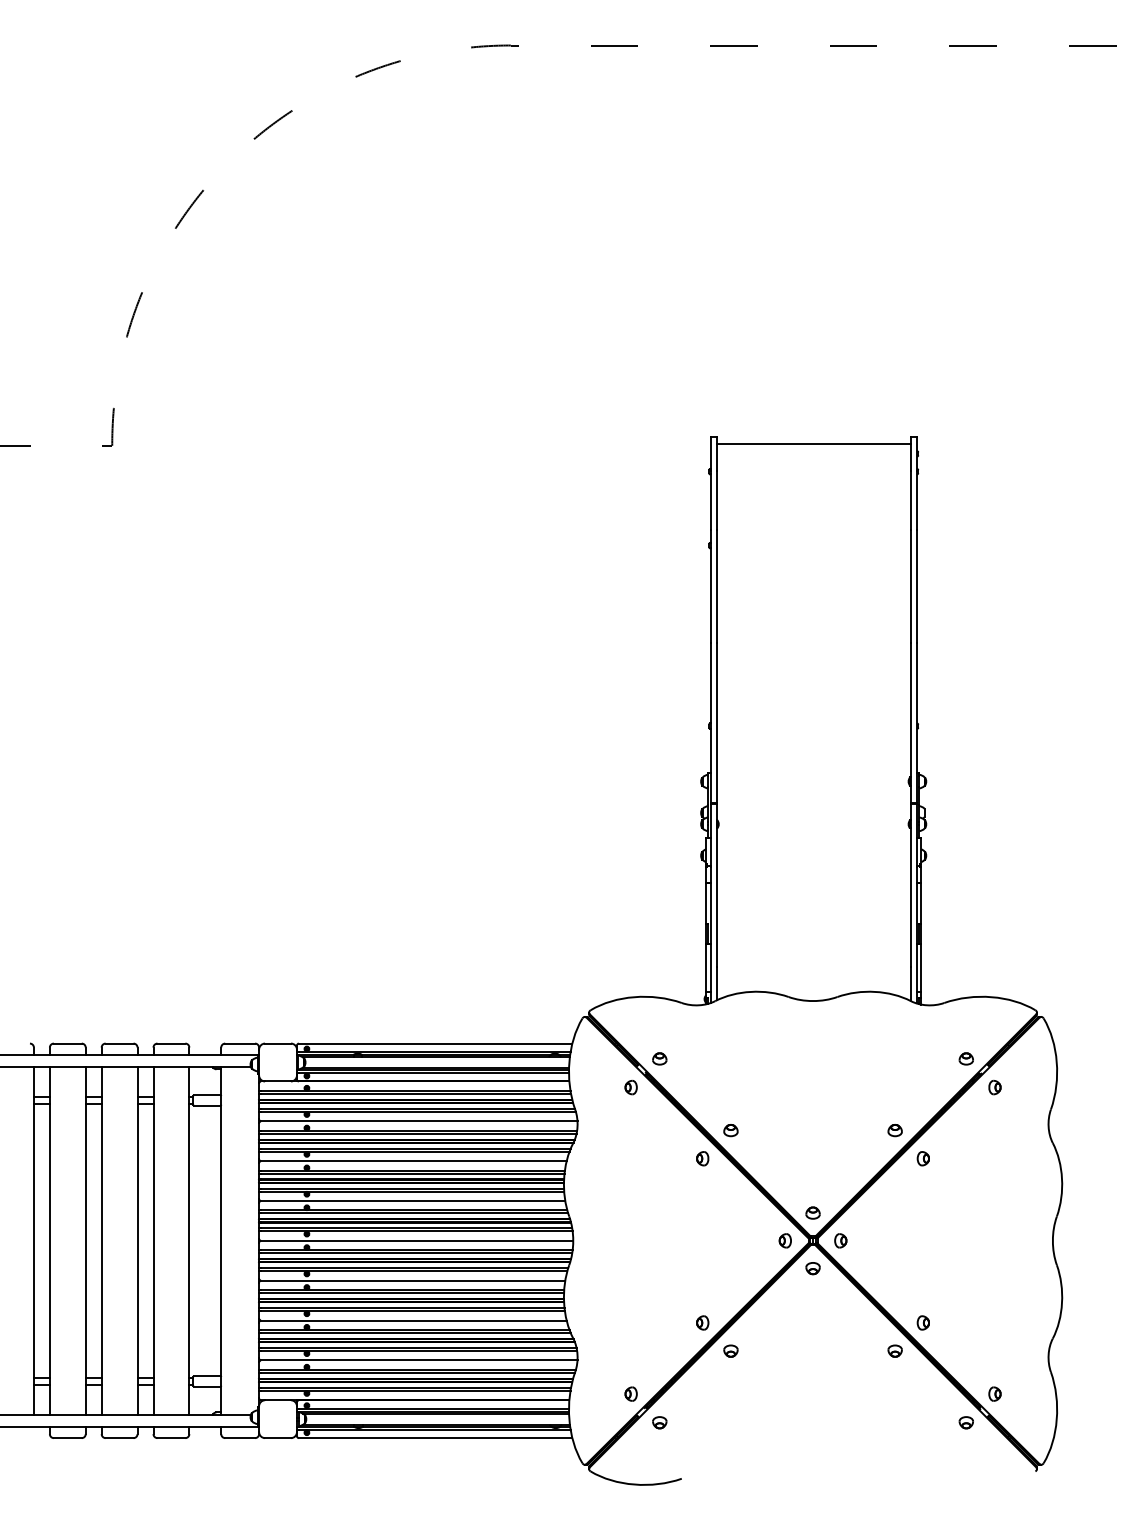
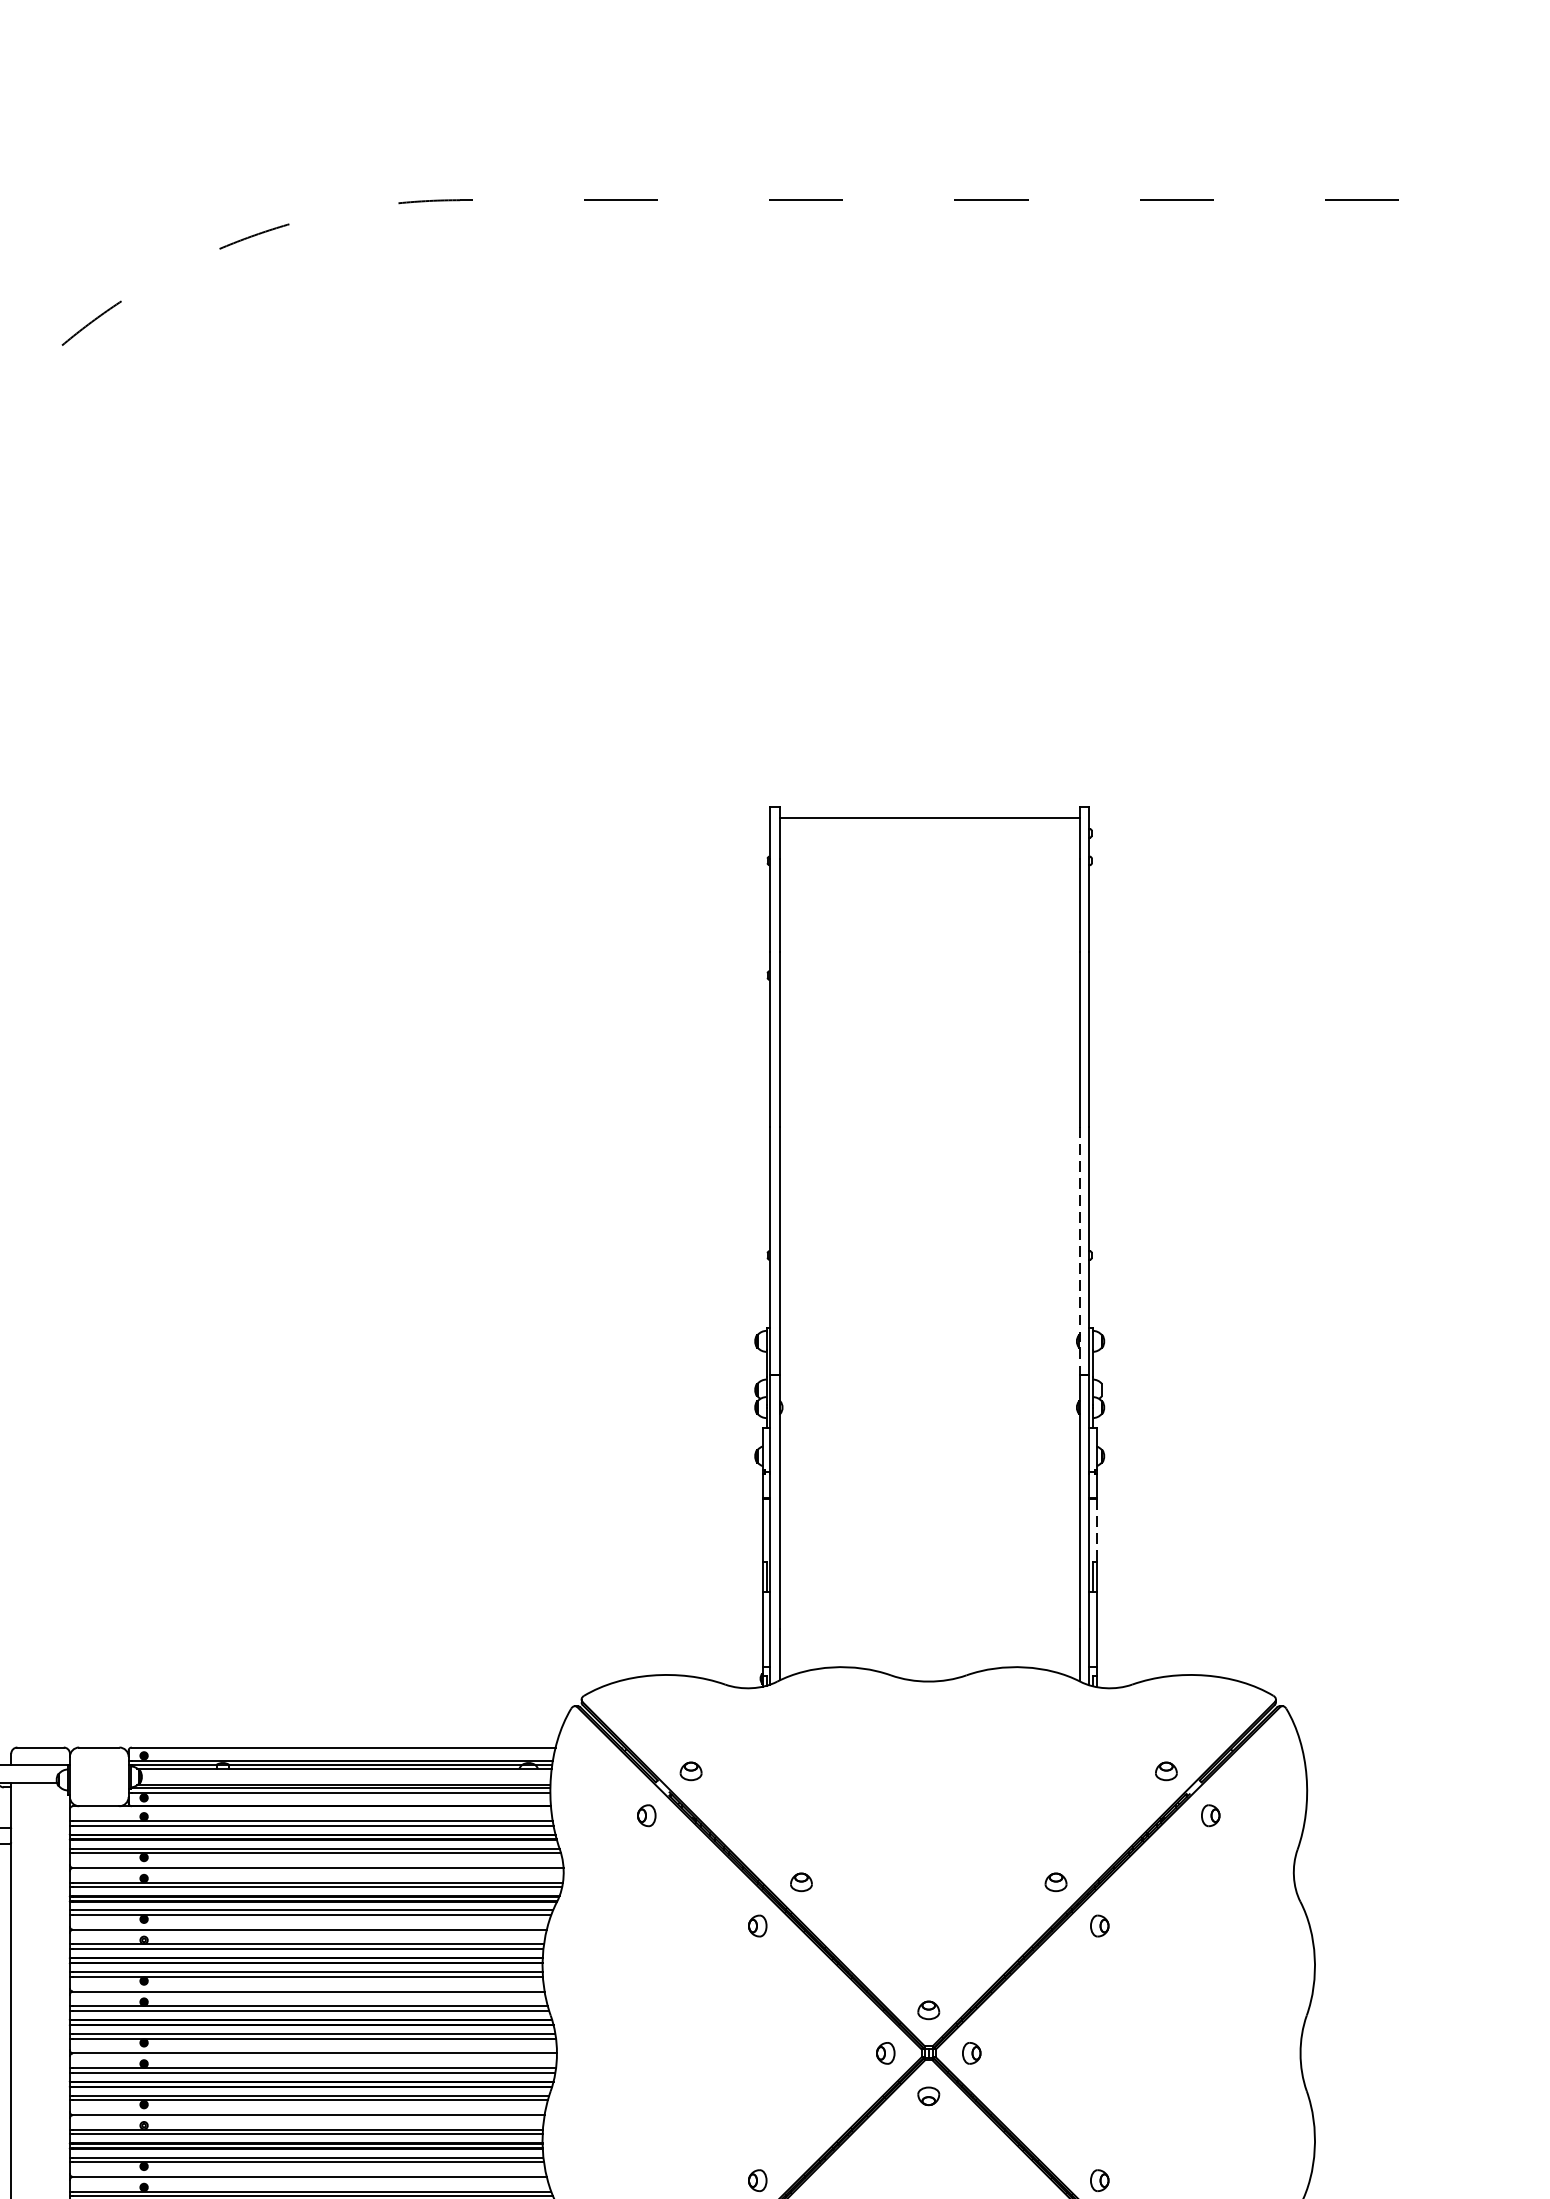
line: (910, 723) -> (1079, 1251), solid -> dashed
line: (921, 904) -> (1096, 1531), solid -> dashed

